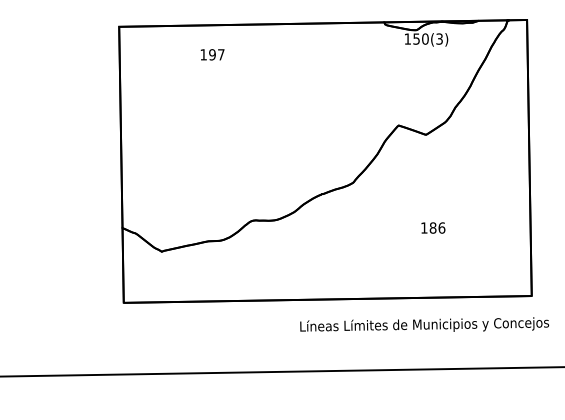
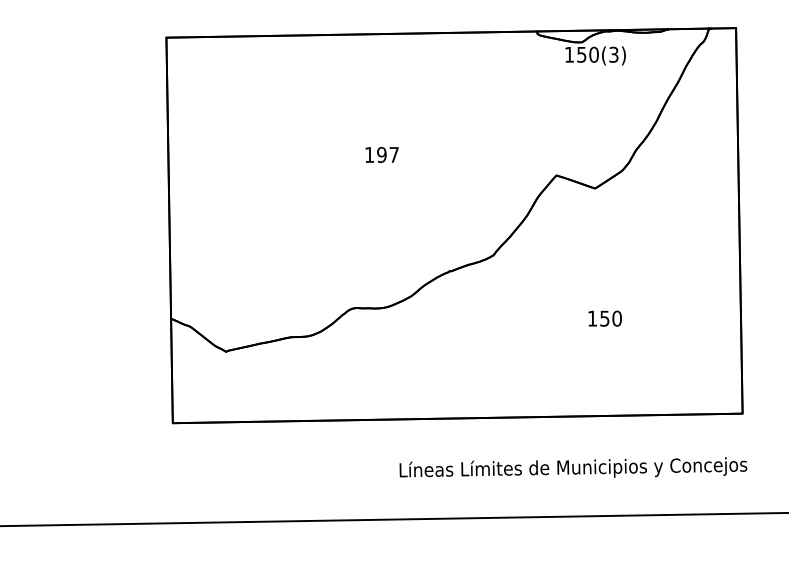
text: (212, 54) -> (381, 154), moved
text: (437, 227) -> (610, 317), 186 -> 150
text: (424, 324) -> (573, 467), moved

